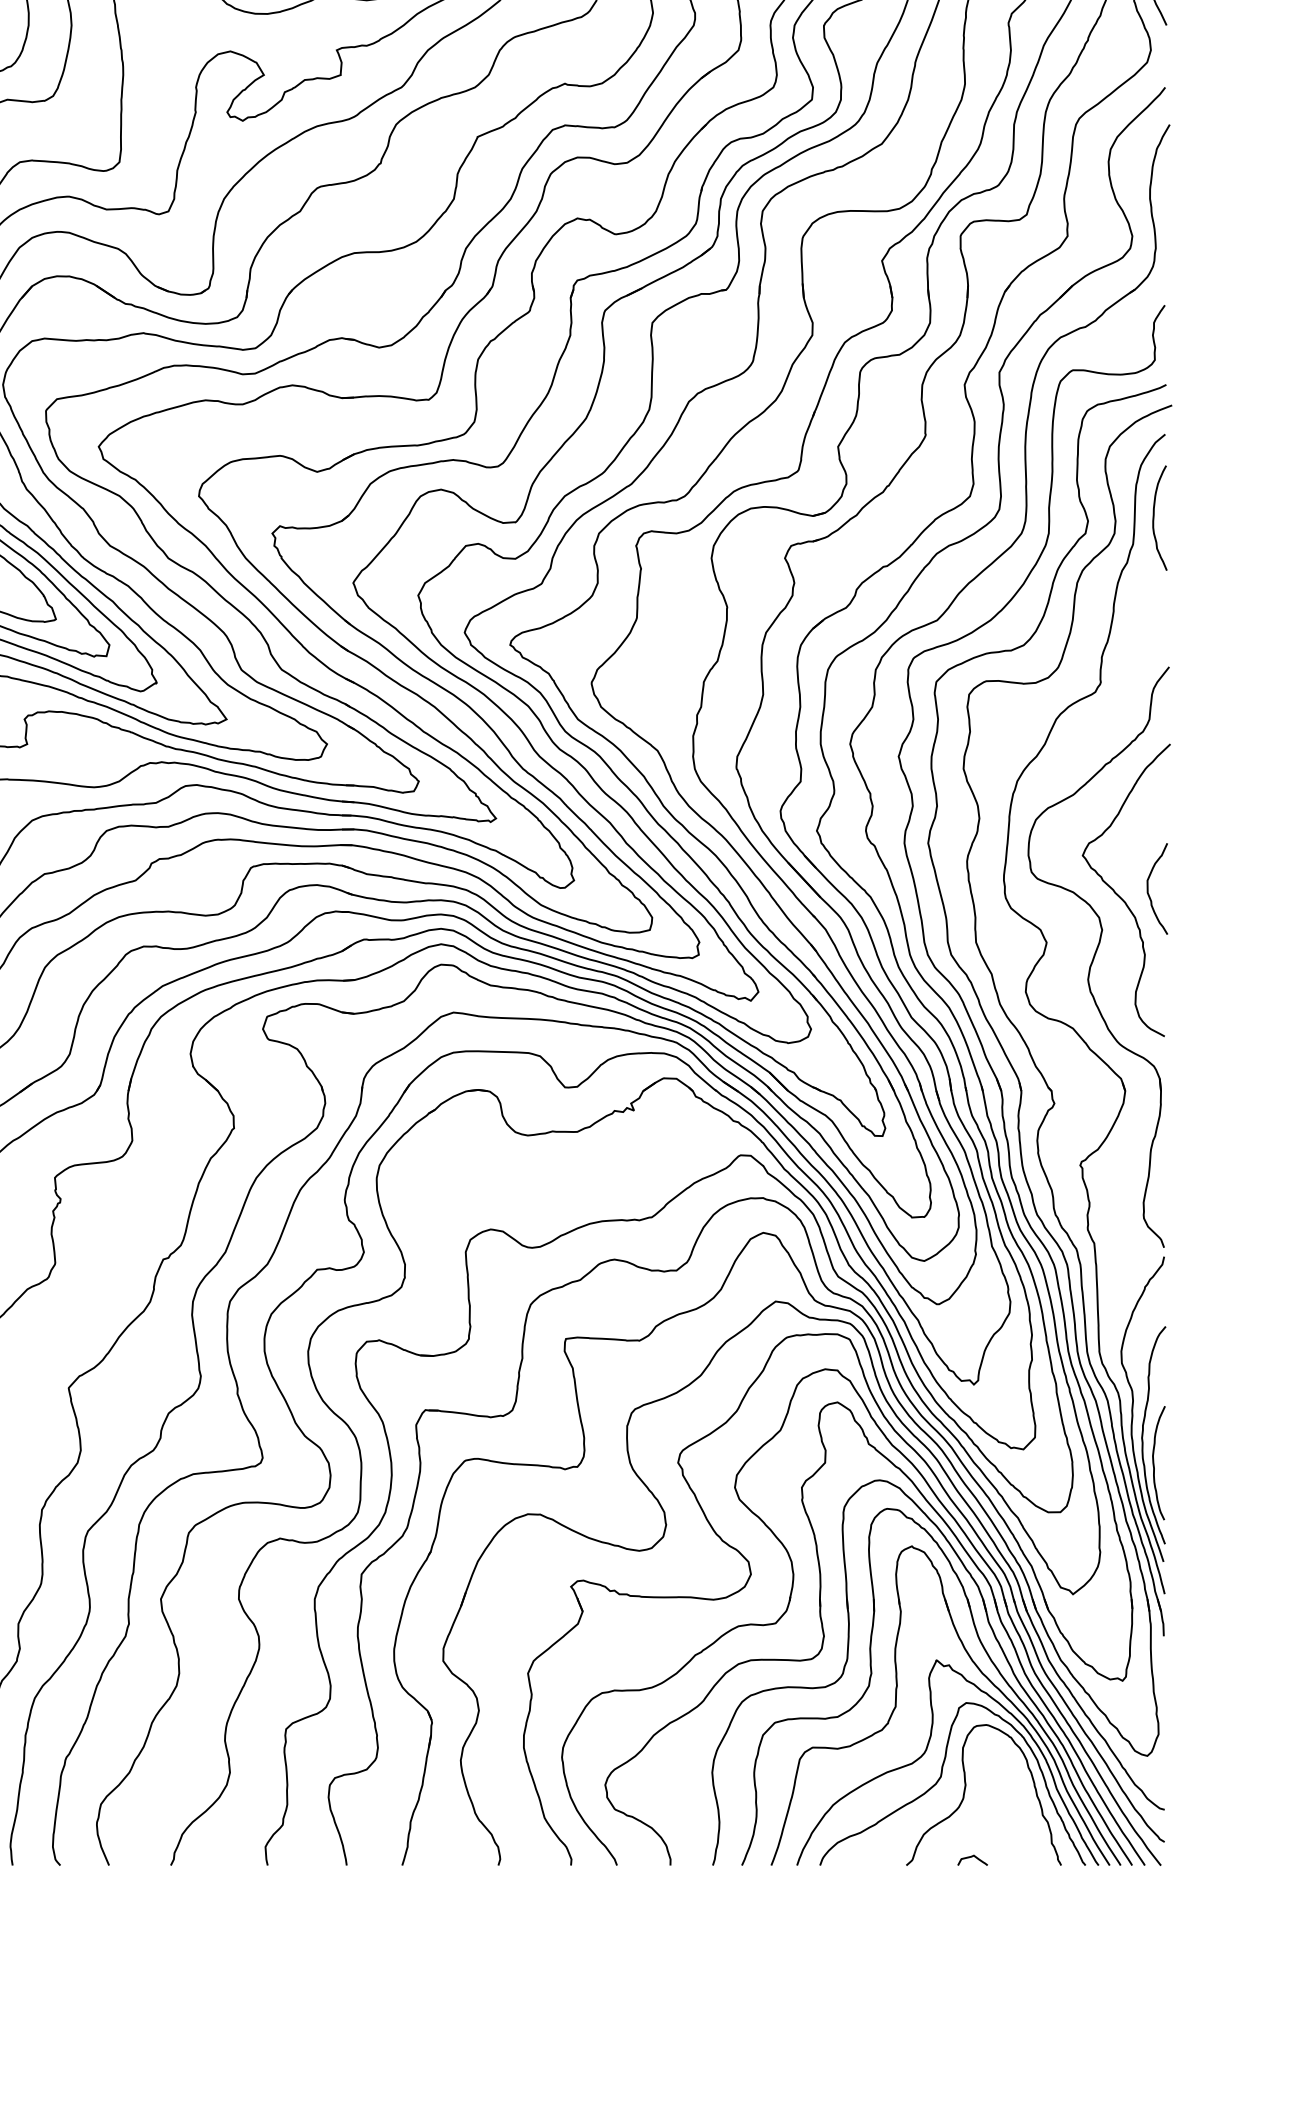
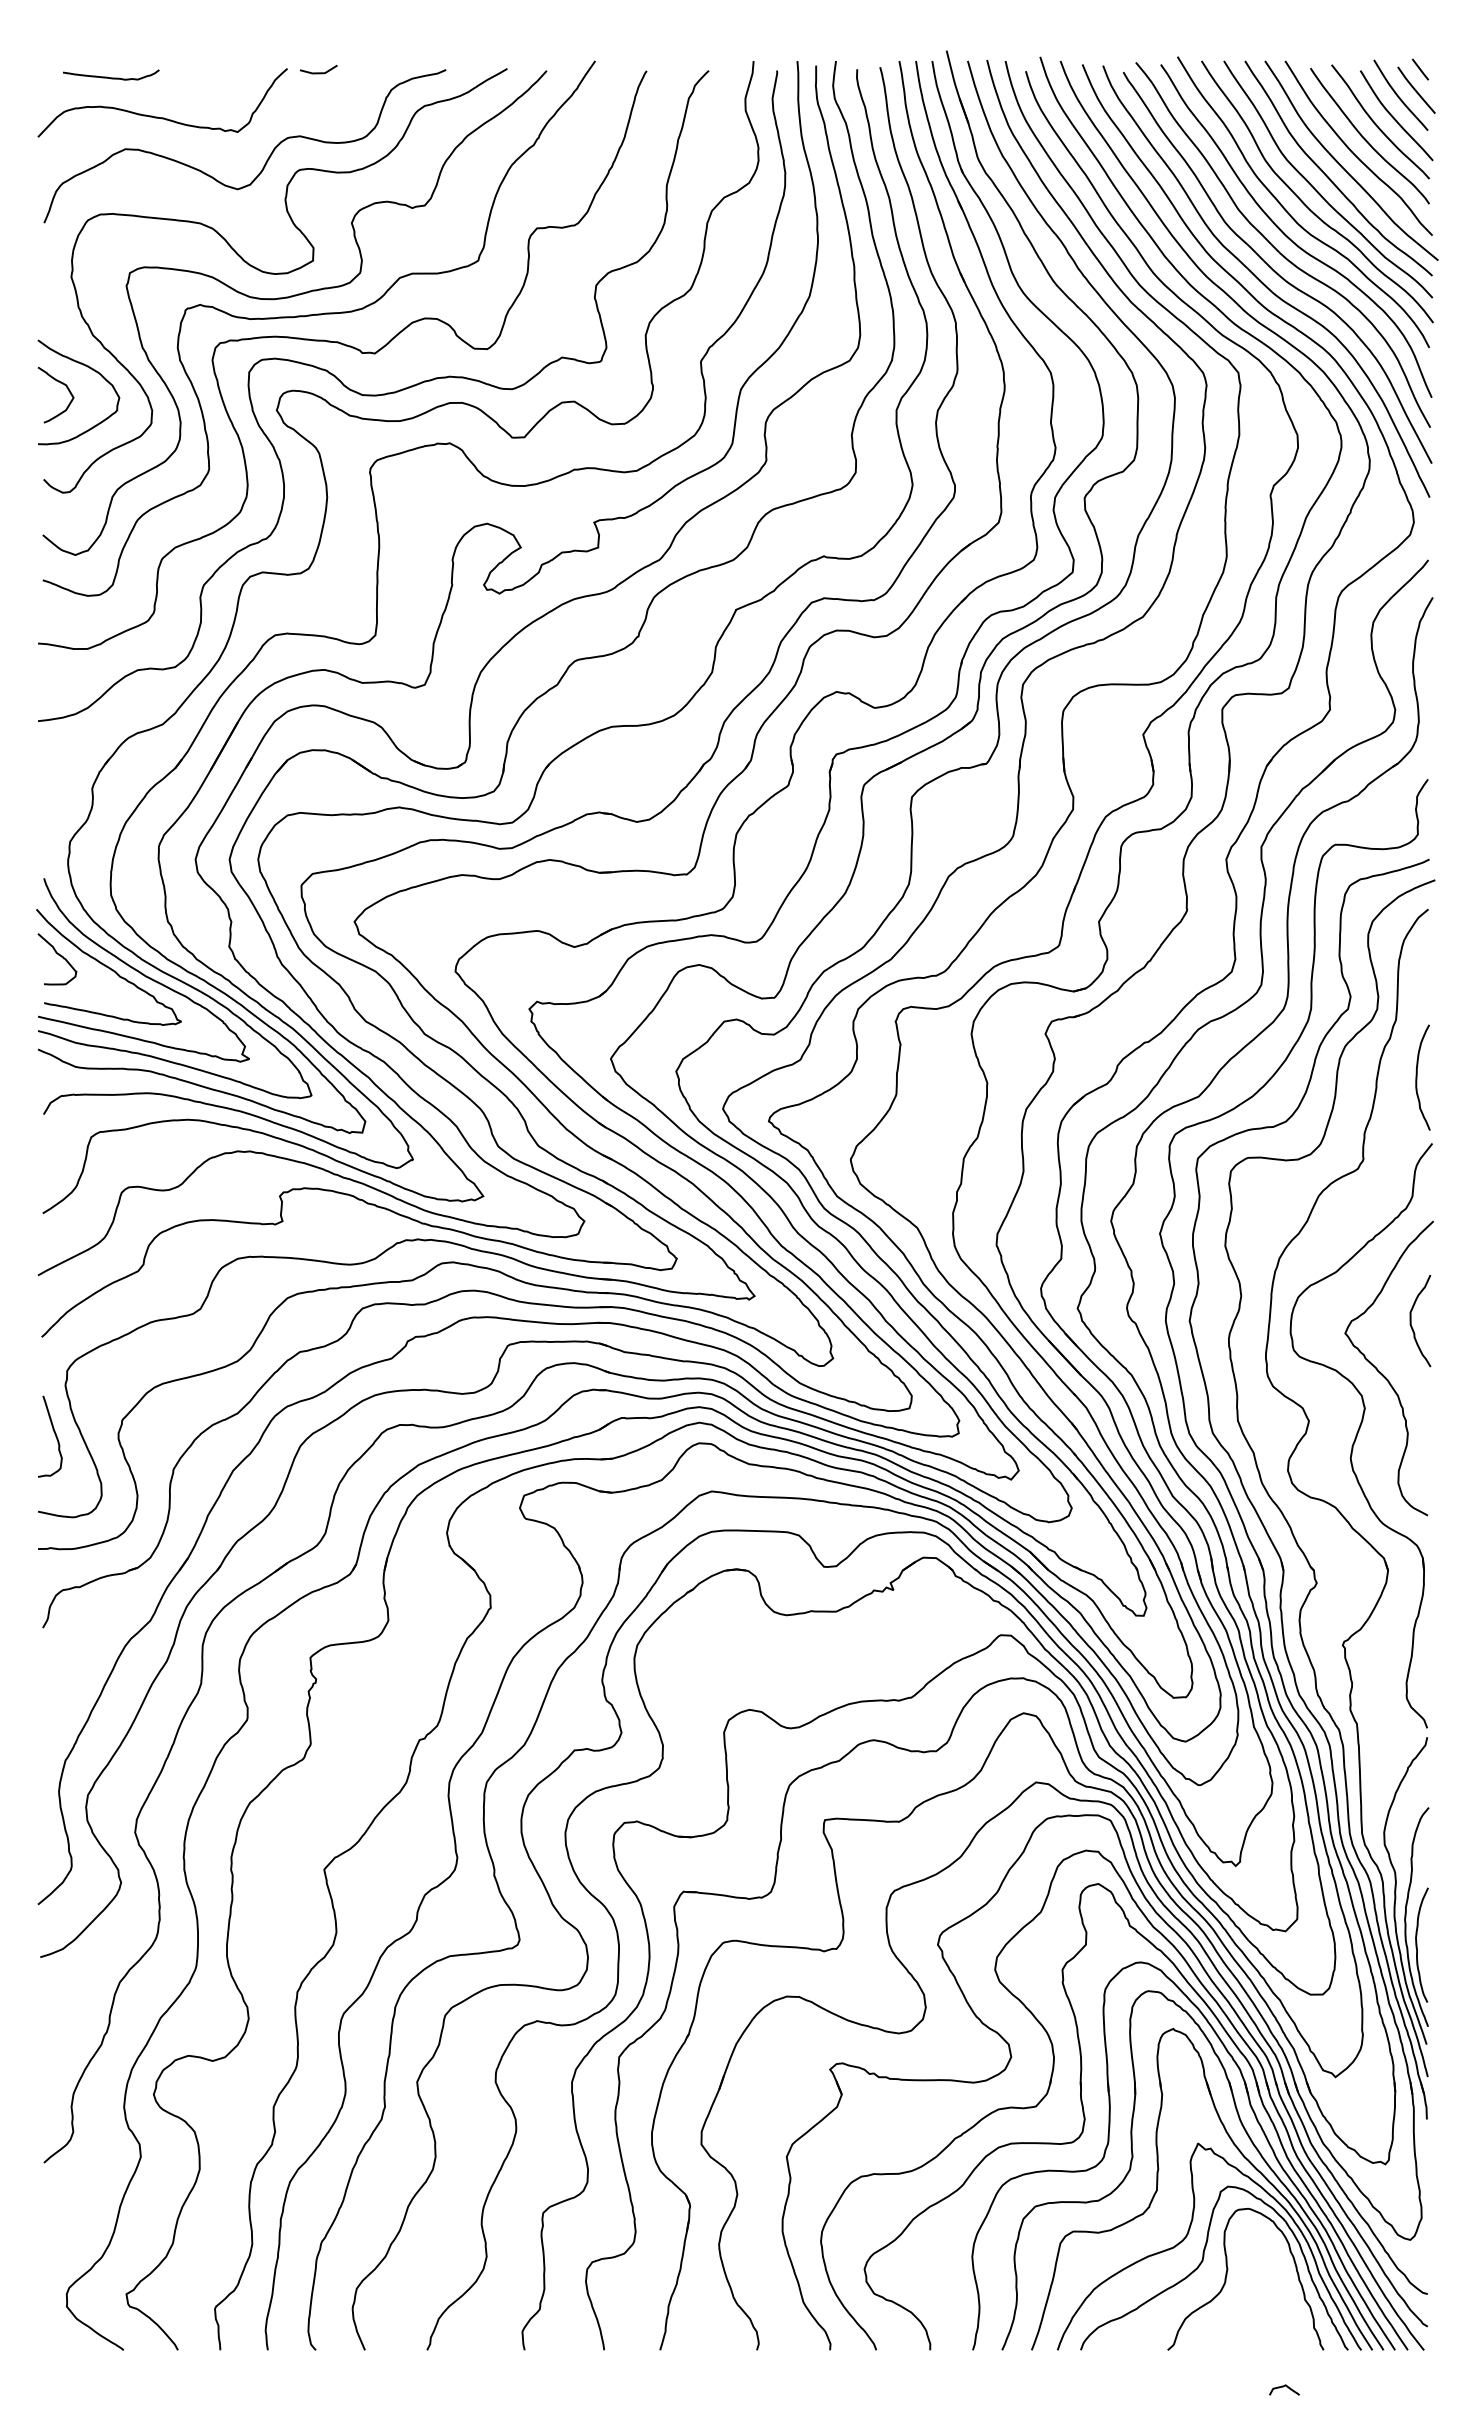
curve: (1154, 517) -> (1417, 1077), moved
curve: (1148, 888) -> (1411, 1320), moved
curve: (971, 1857) -> (1283, 2387), moved

